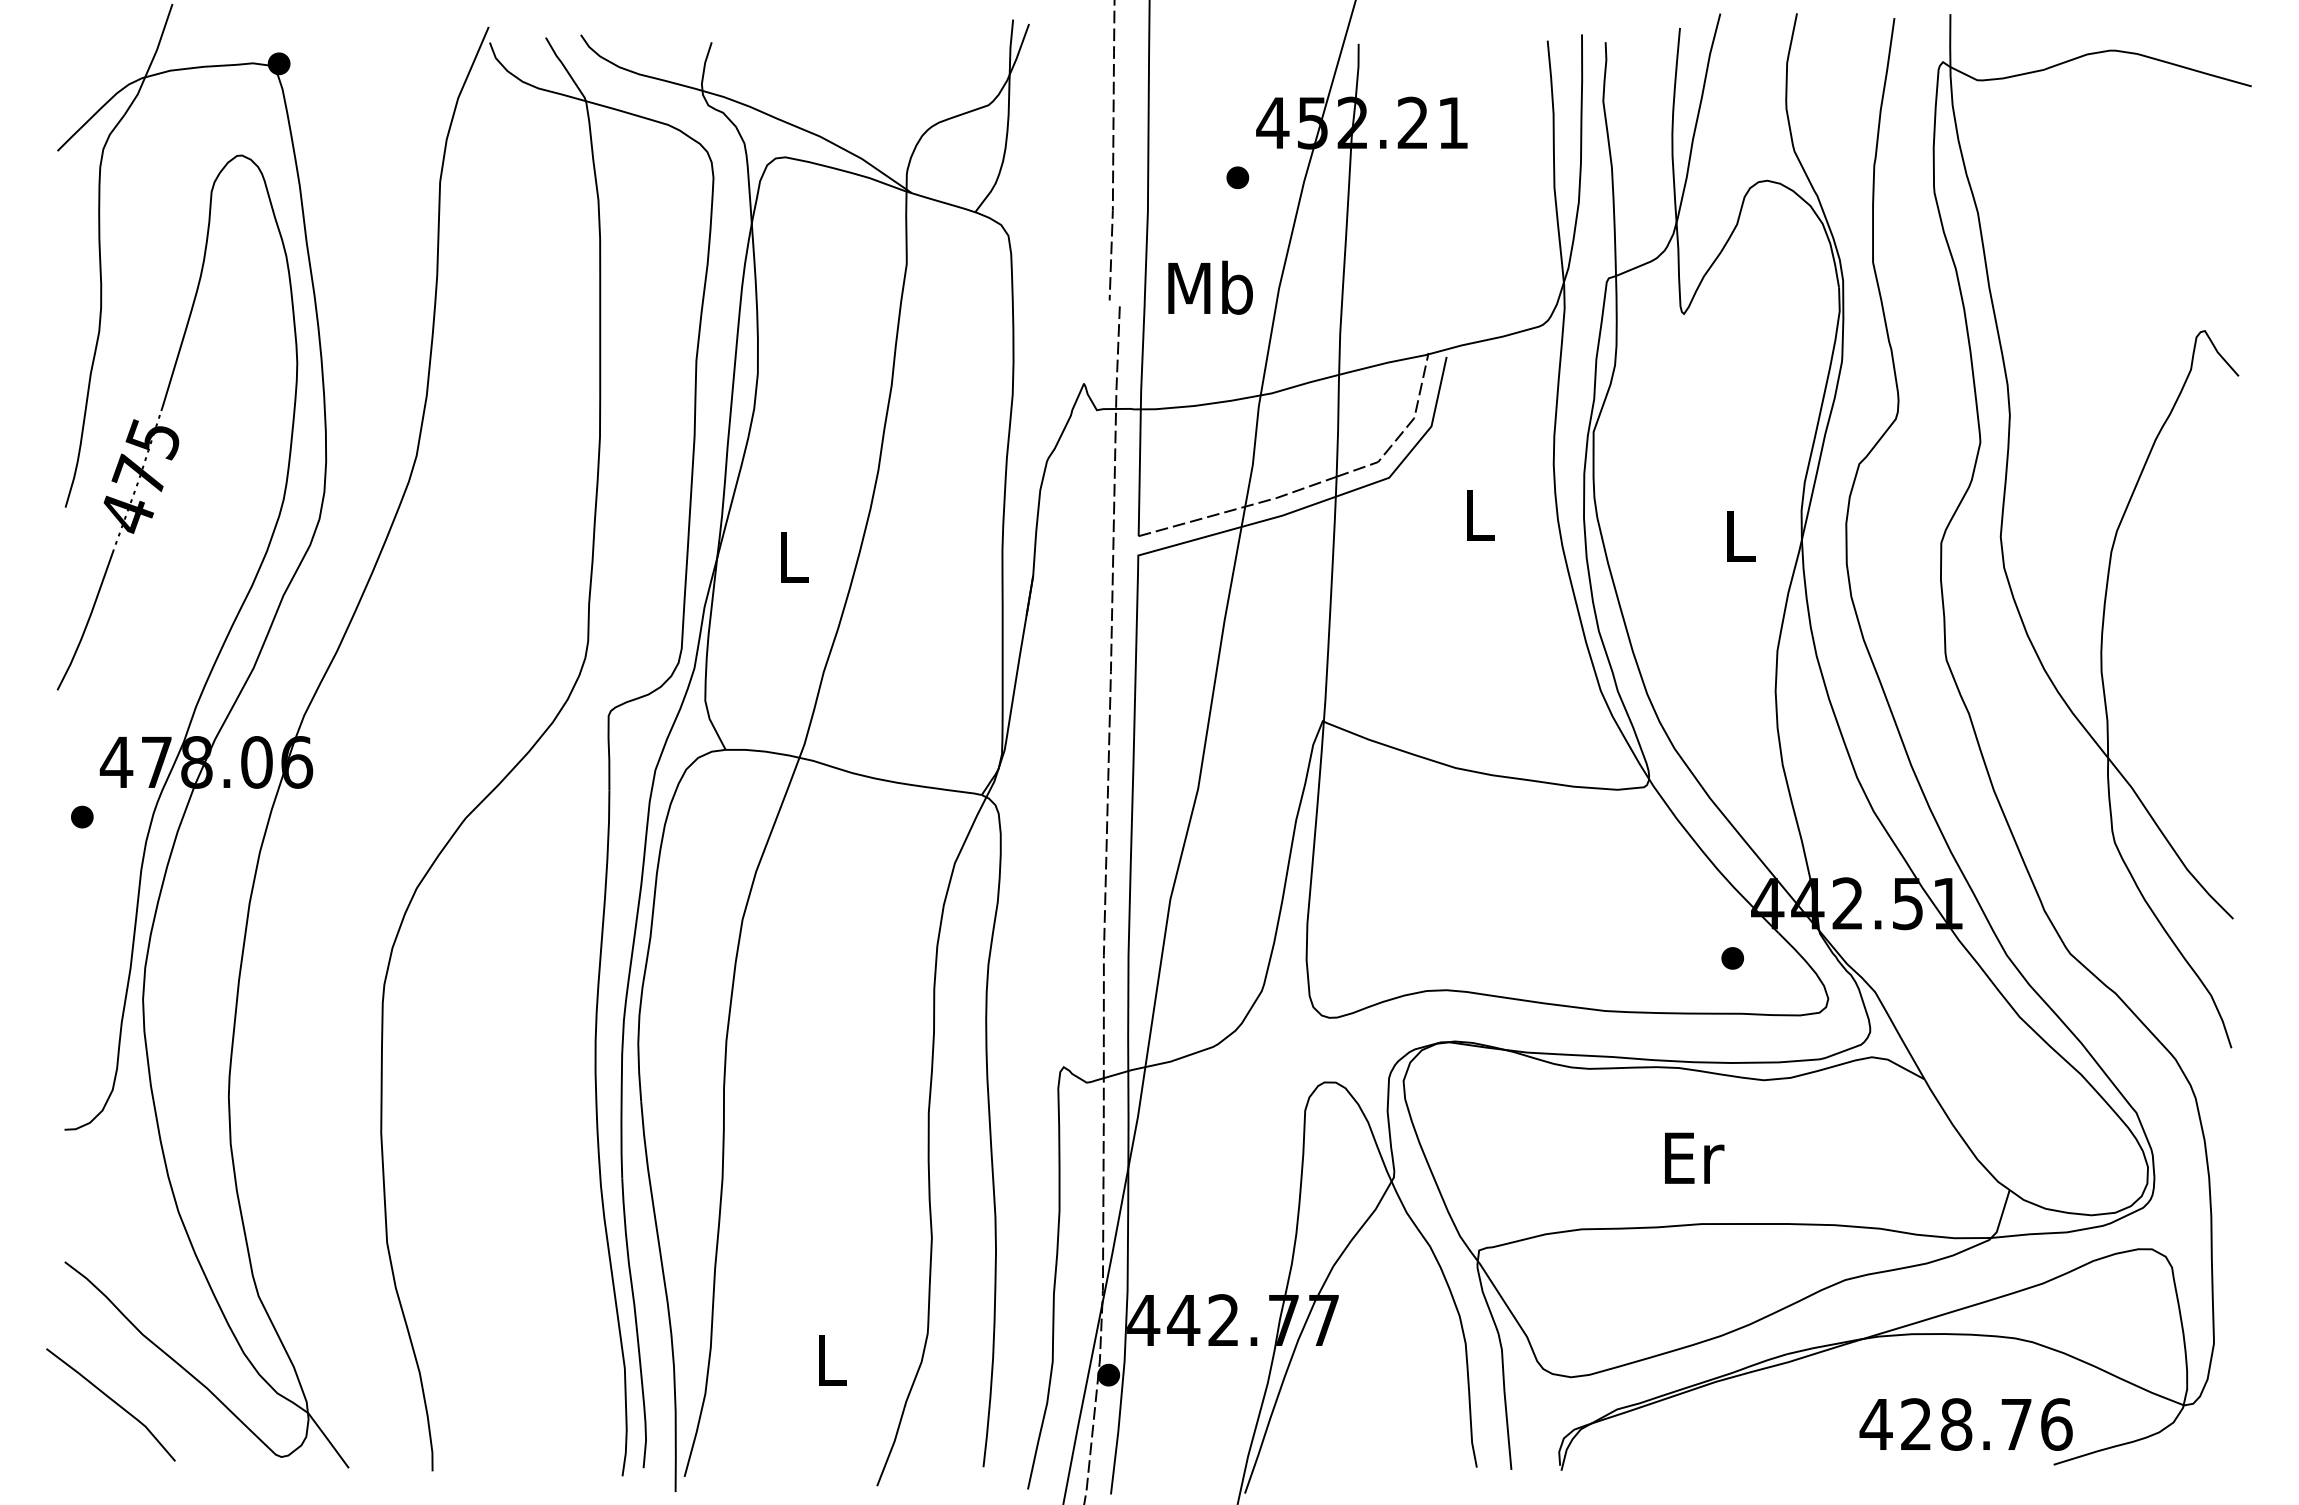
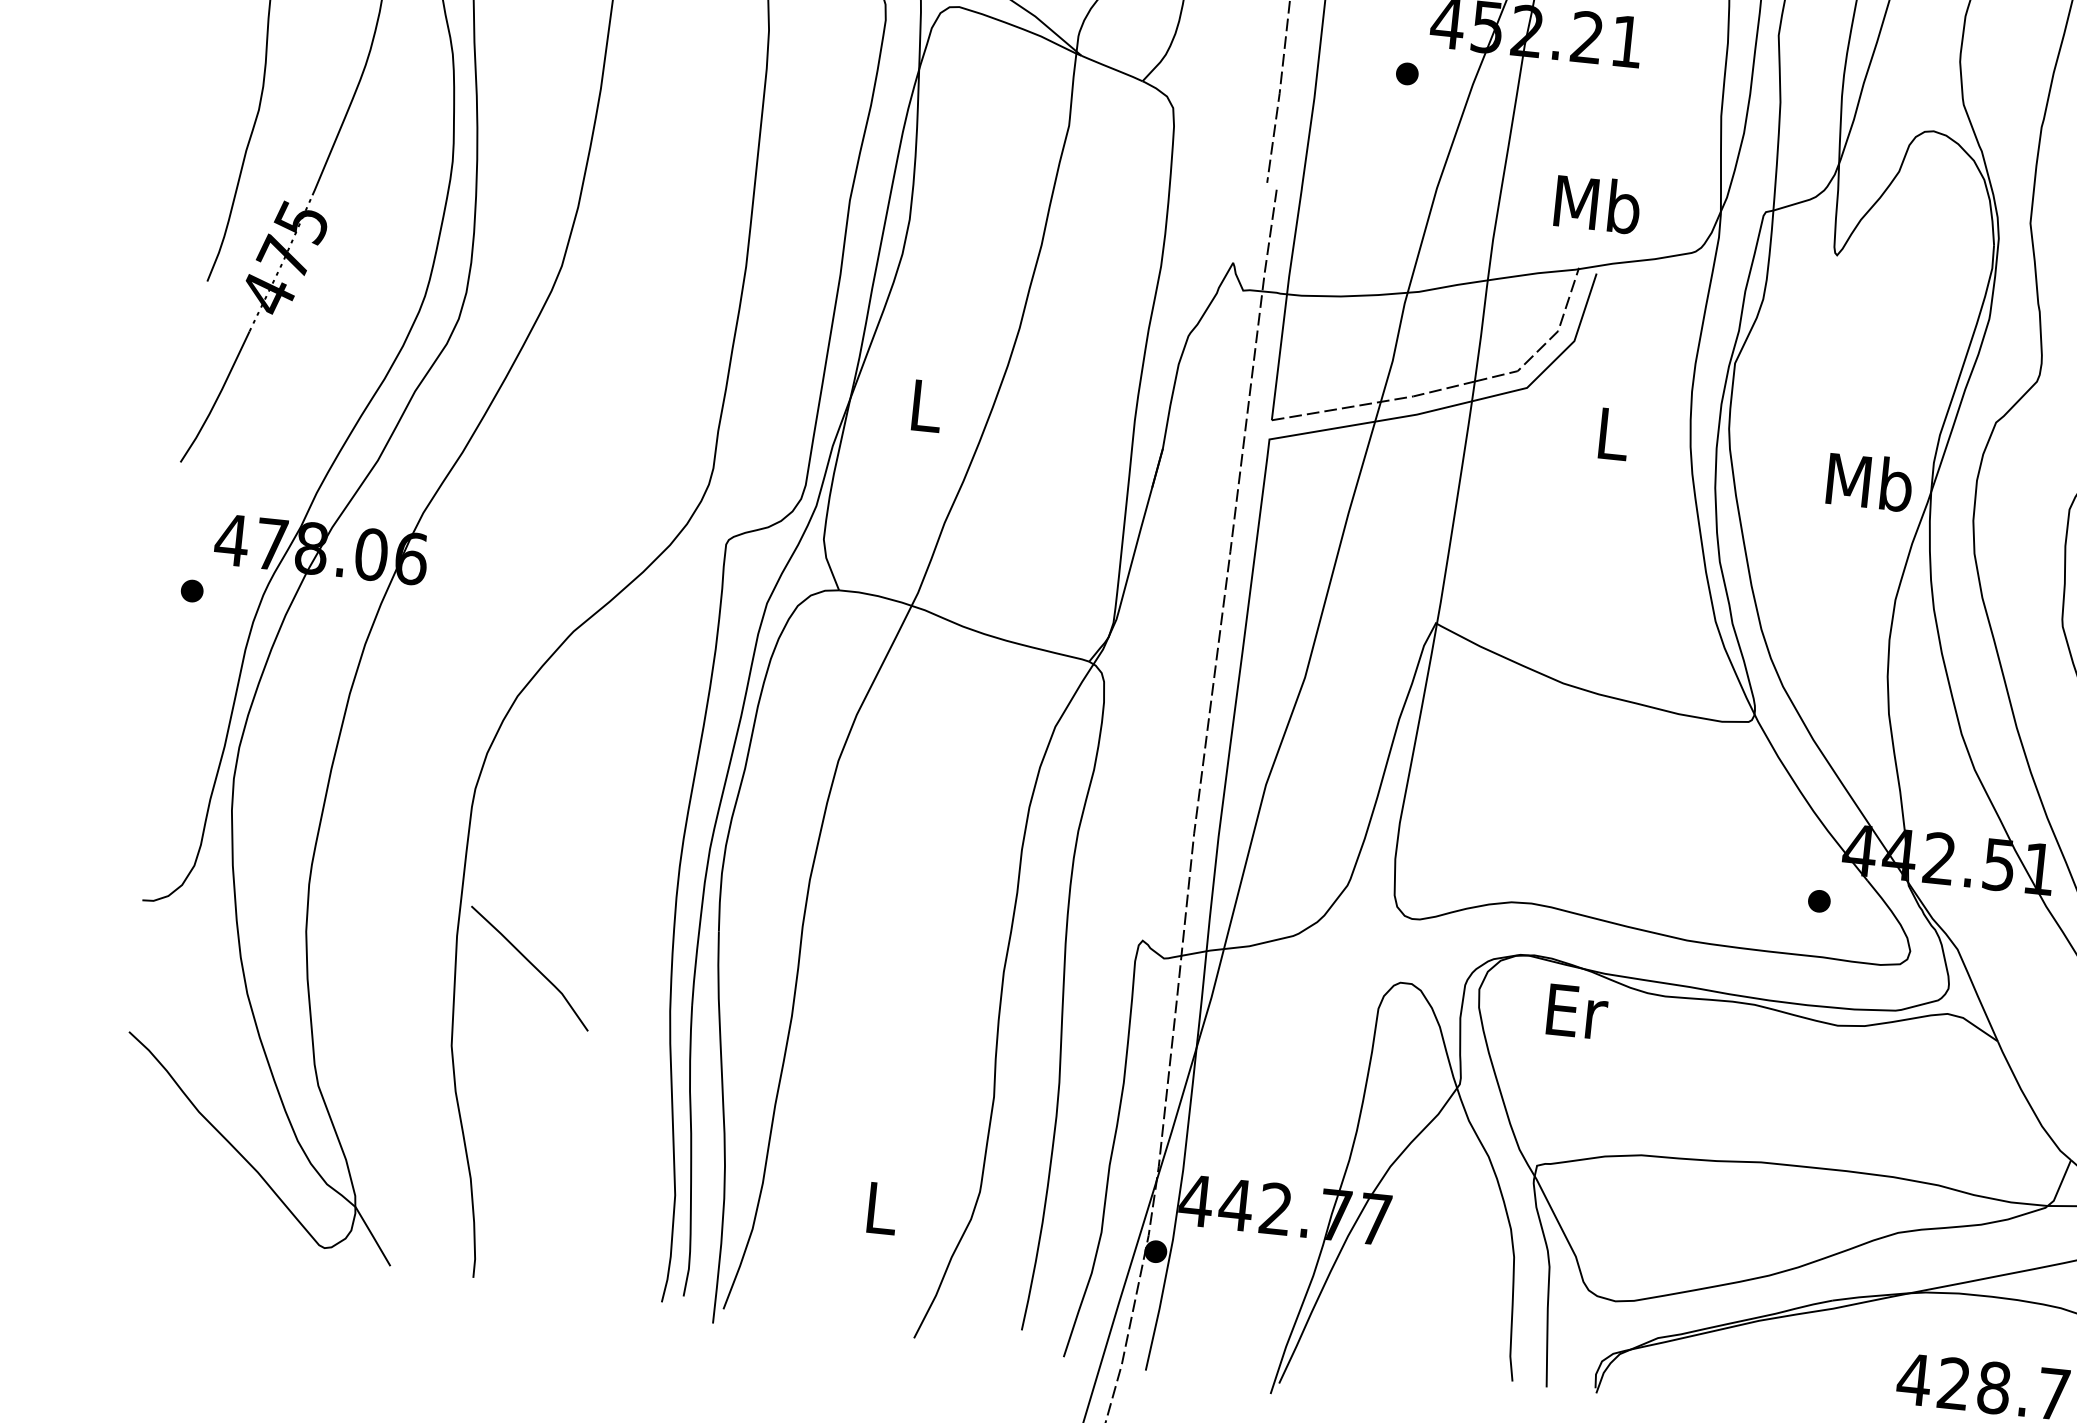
text: (1210, 287) -> (1597, 203), moved
text: (1739, 536) -> (1869, 482), L -> Mb
text: (1694, 1157) -> (1577, 1011), moved
curve: (112, 1401) -> (531, 965), moved

